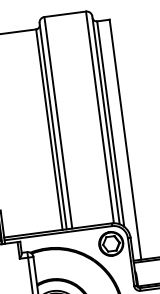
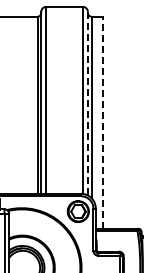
line: (105, 120) -> (87, 103), solid -> dashed
line: (125, 139) -> (102, 122), solid -> dashed

